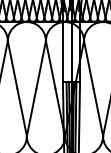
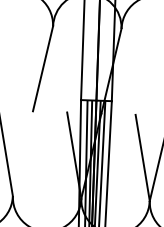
line: (50, 64) -> (59, 68), removed
line: (88, 64) -> (128, 71), removed
line: (31, 112) -> (22, 153), removed

